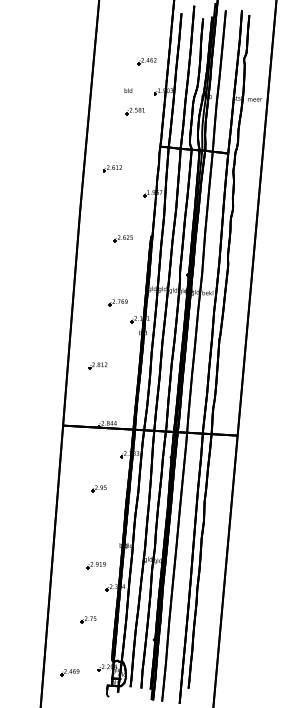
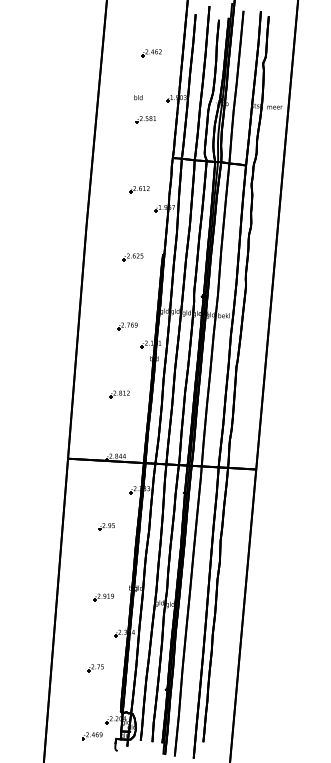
part: (147, 61) -> (151, 53), moved
part: (112, 168) -> (139, 189), moved
part: (97, 366) -> (119, 394), moved
part: (95, 565) -> (103, 597), moved
part: (70, 673) -> (92, 736), moved

